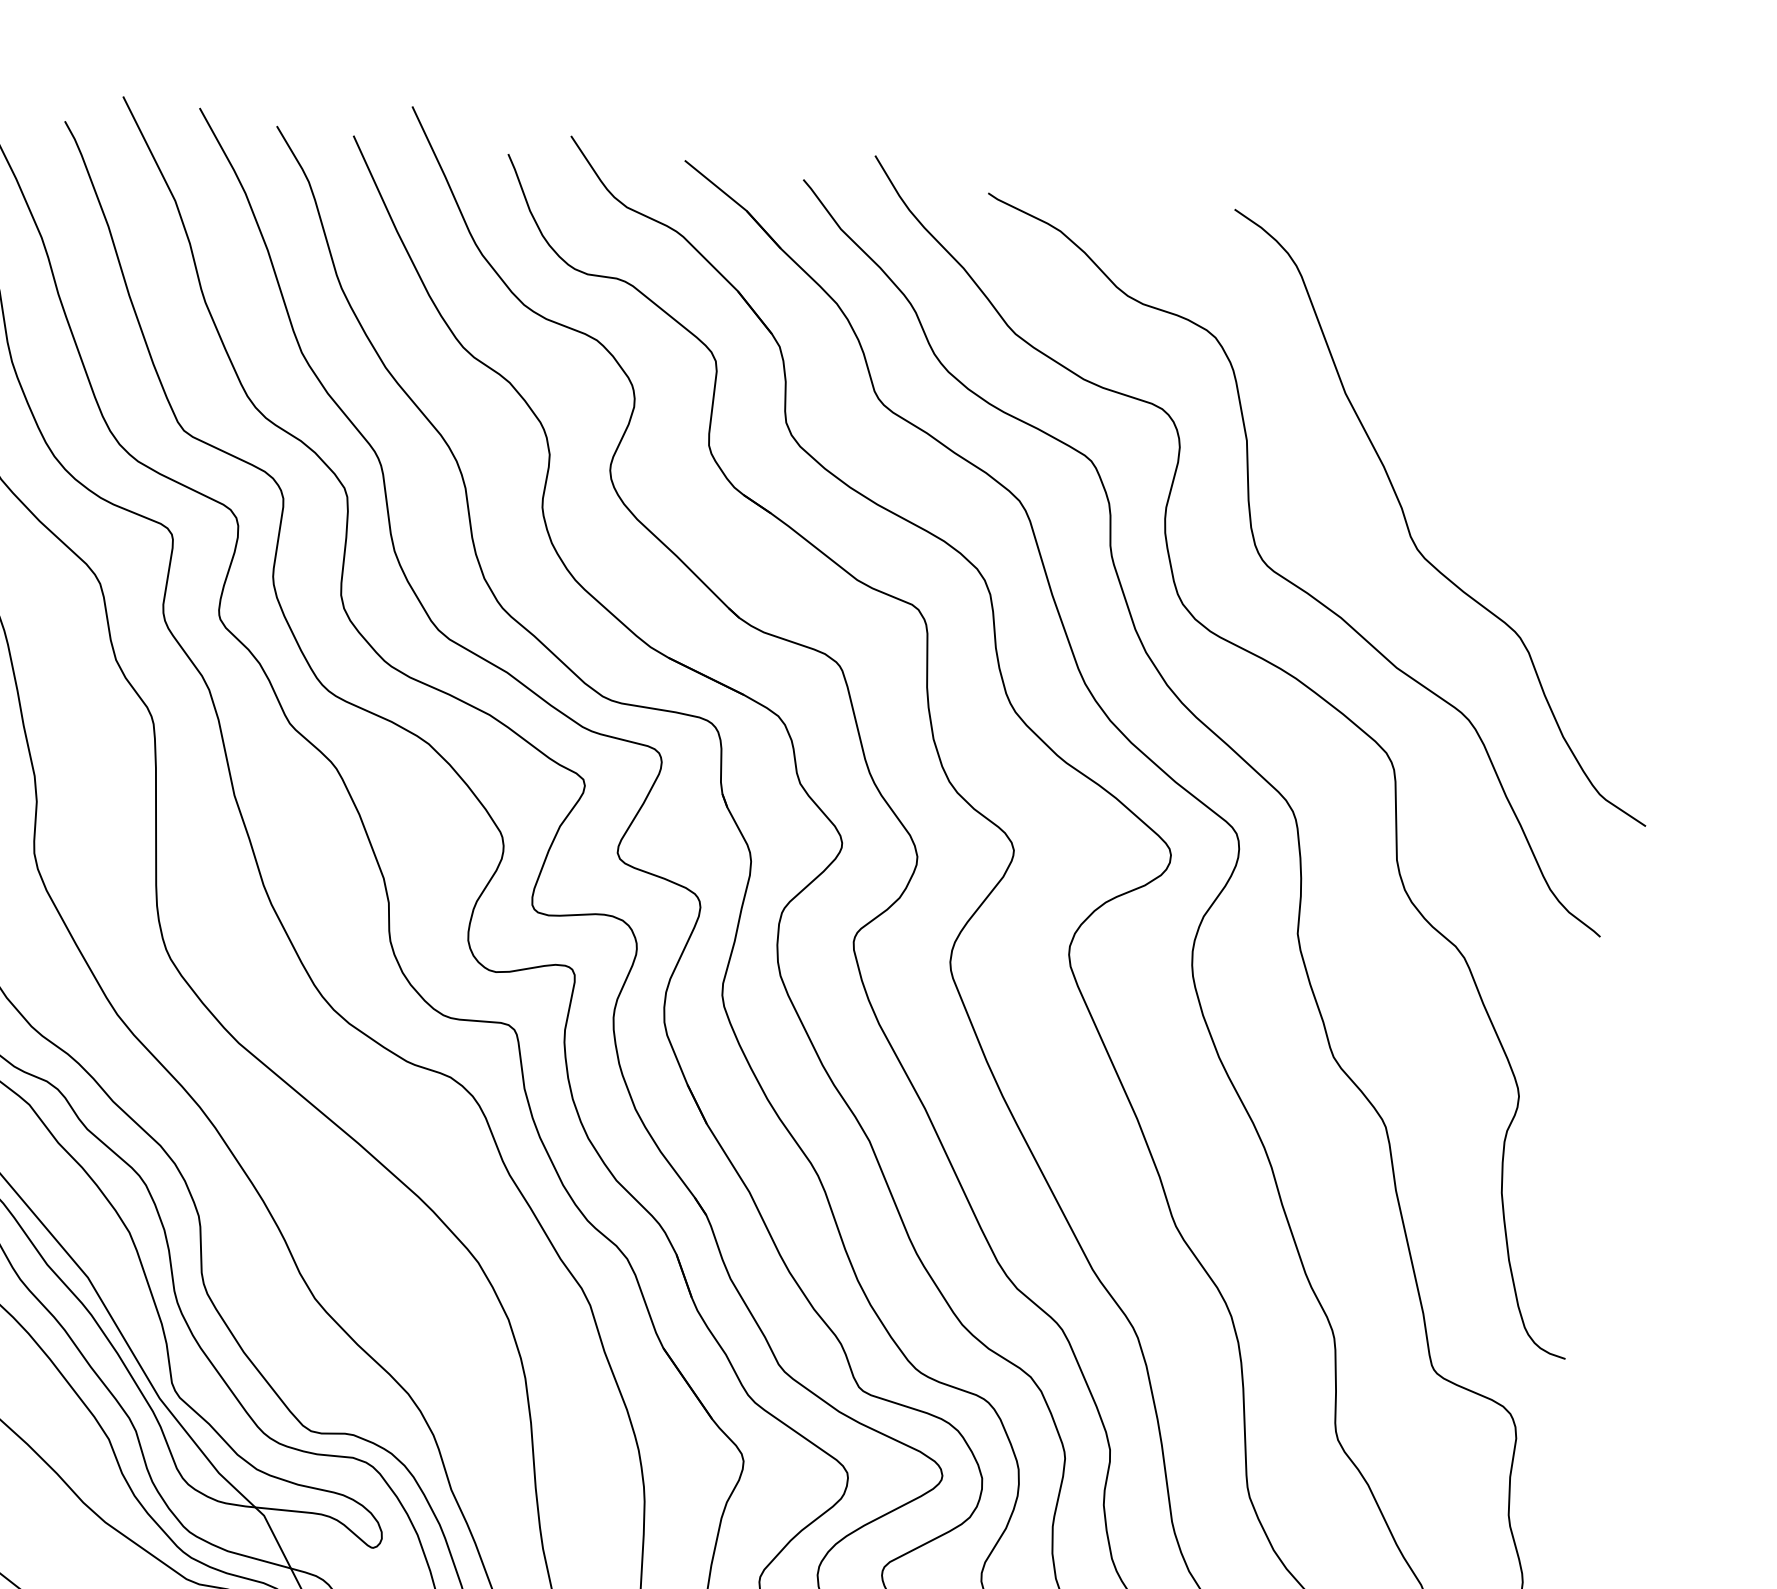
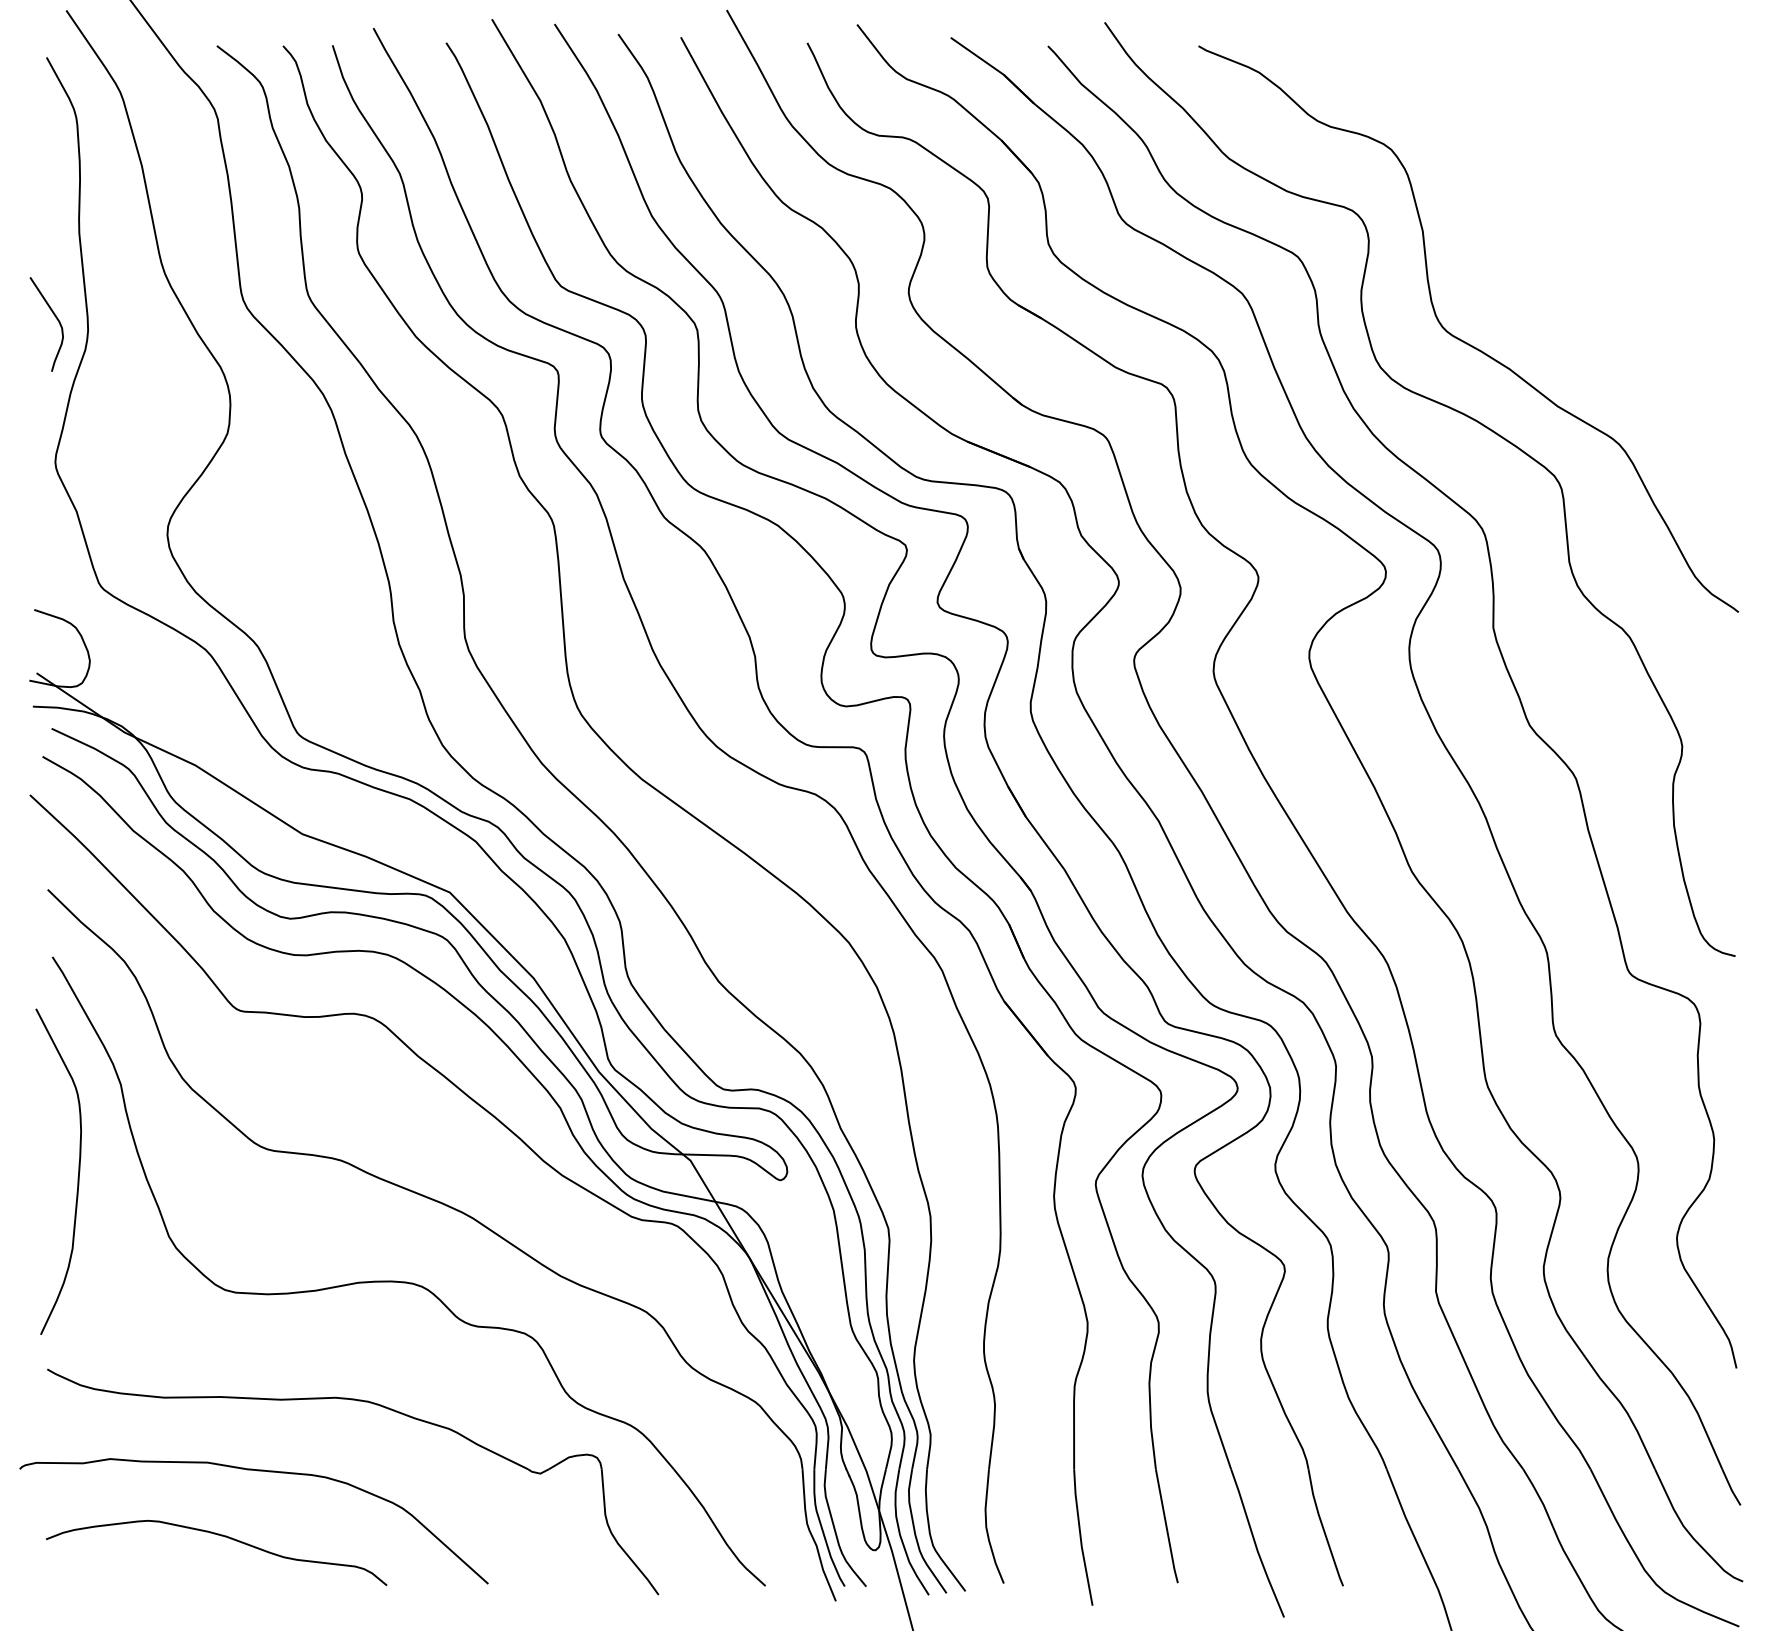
curve: (1409, 526) -> (1559, 291), removed

